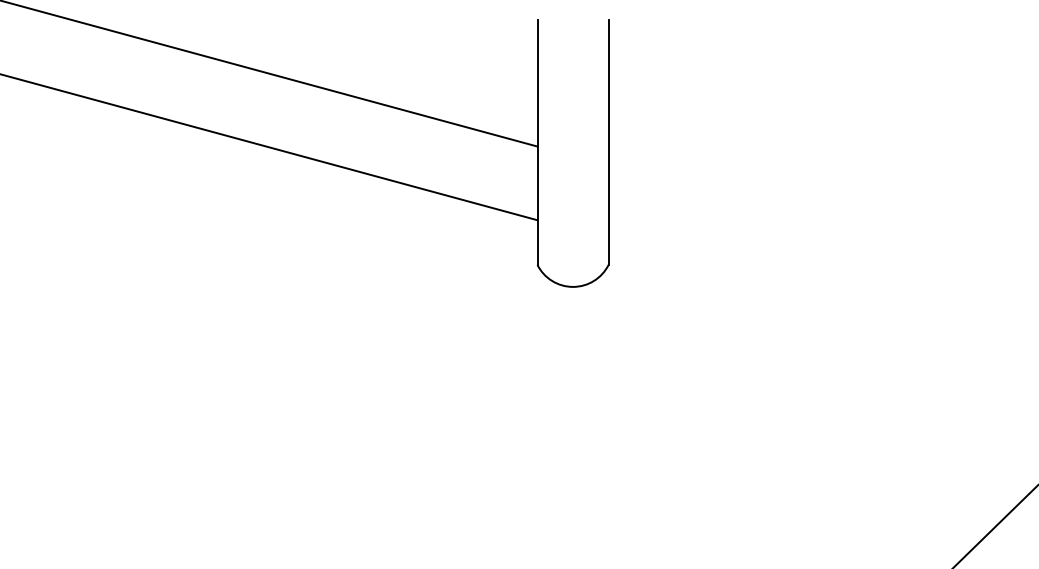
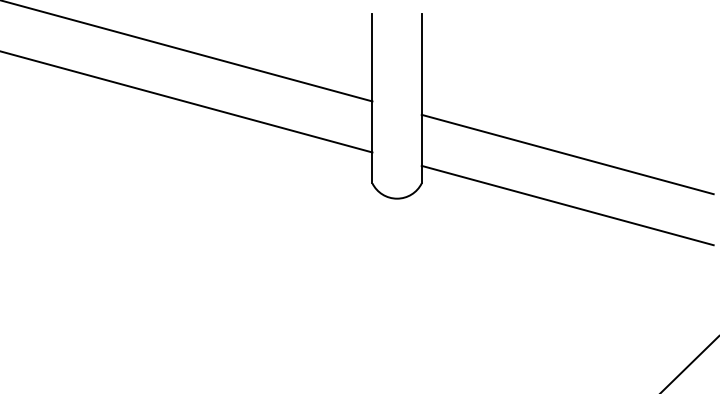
line: (819, 223) -> (567, 154), added
line: (819, 296) -> (567, 205), added

